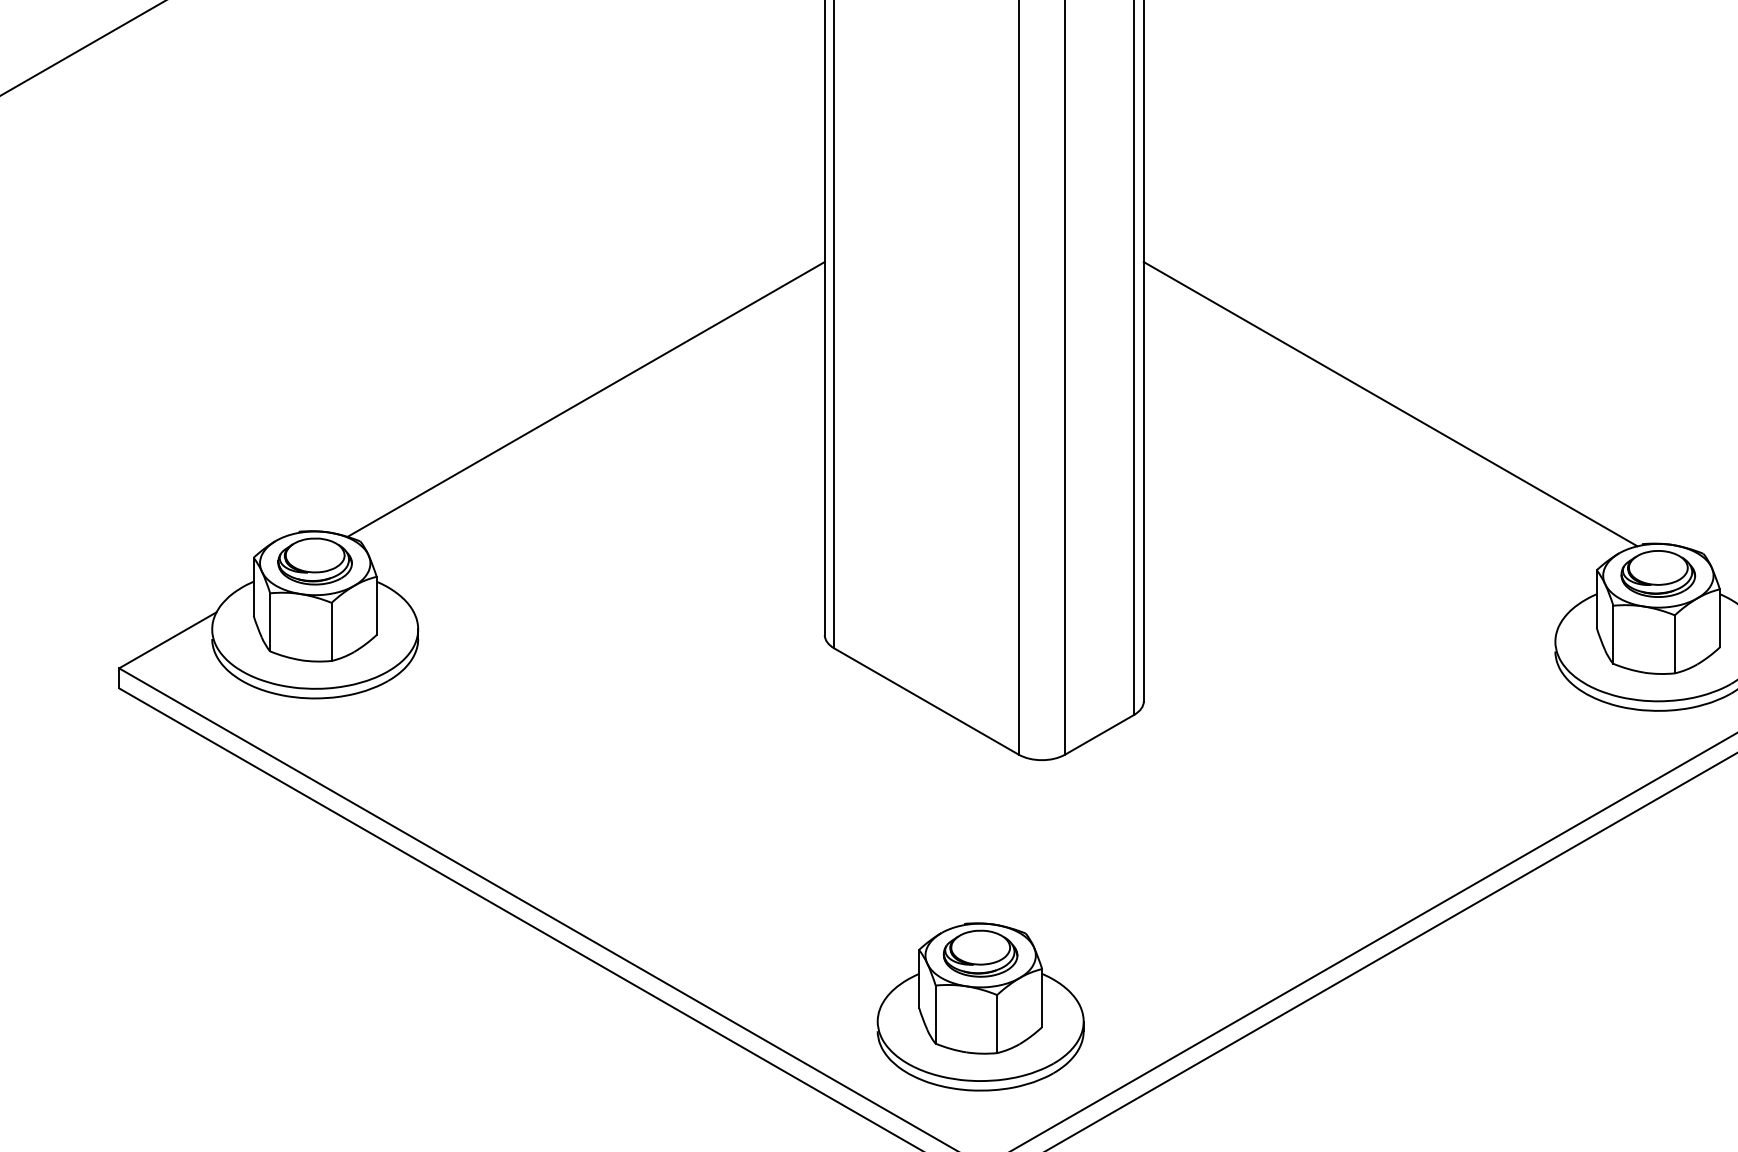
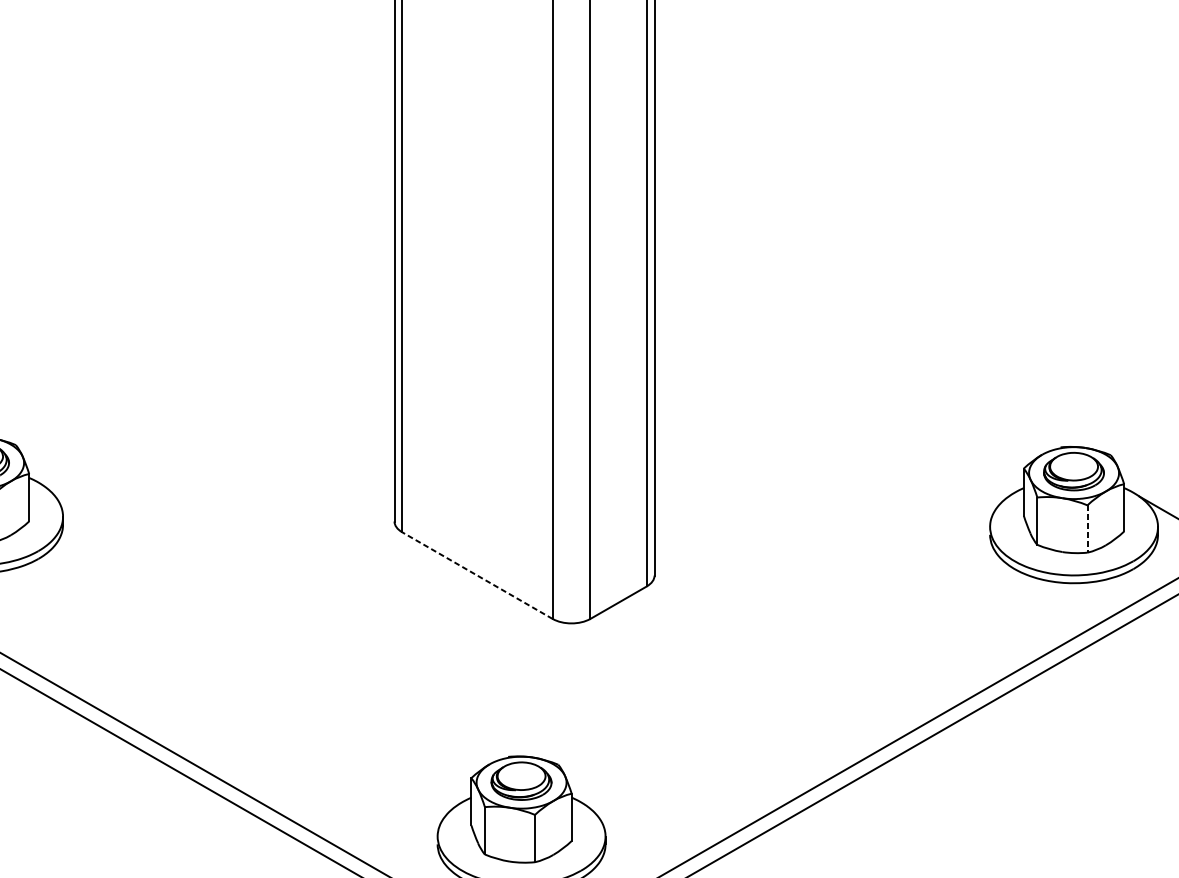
line: (585, 399) -> (199, 329), removed
line: (1390, 404) -> (855, 333), removed
line: (1674, 644) -> (1087, 529), solid -> dashed
line: (926, 701) -> (477, 575), solid -> dashed

